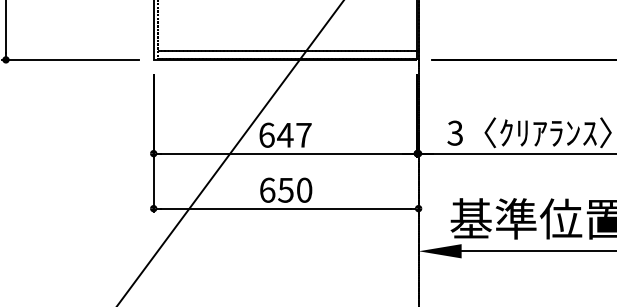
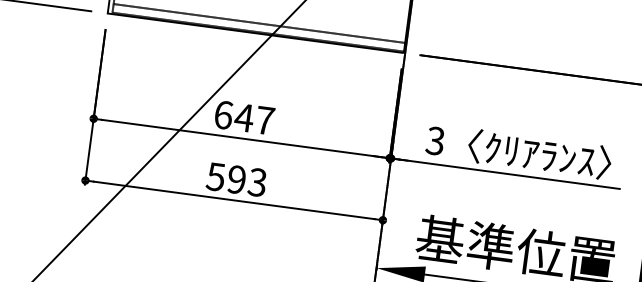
text: (285, 189) -> (236, 178), 650 -> 593

